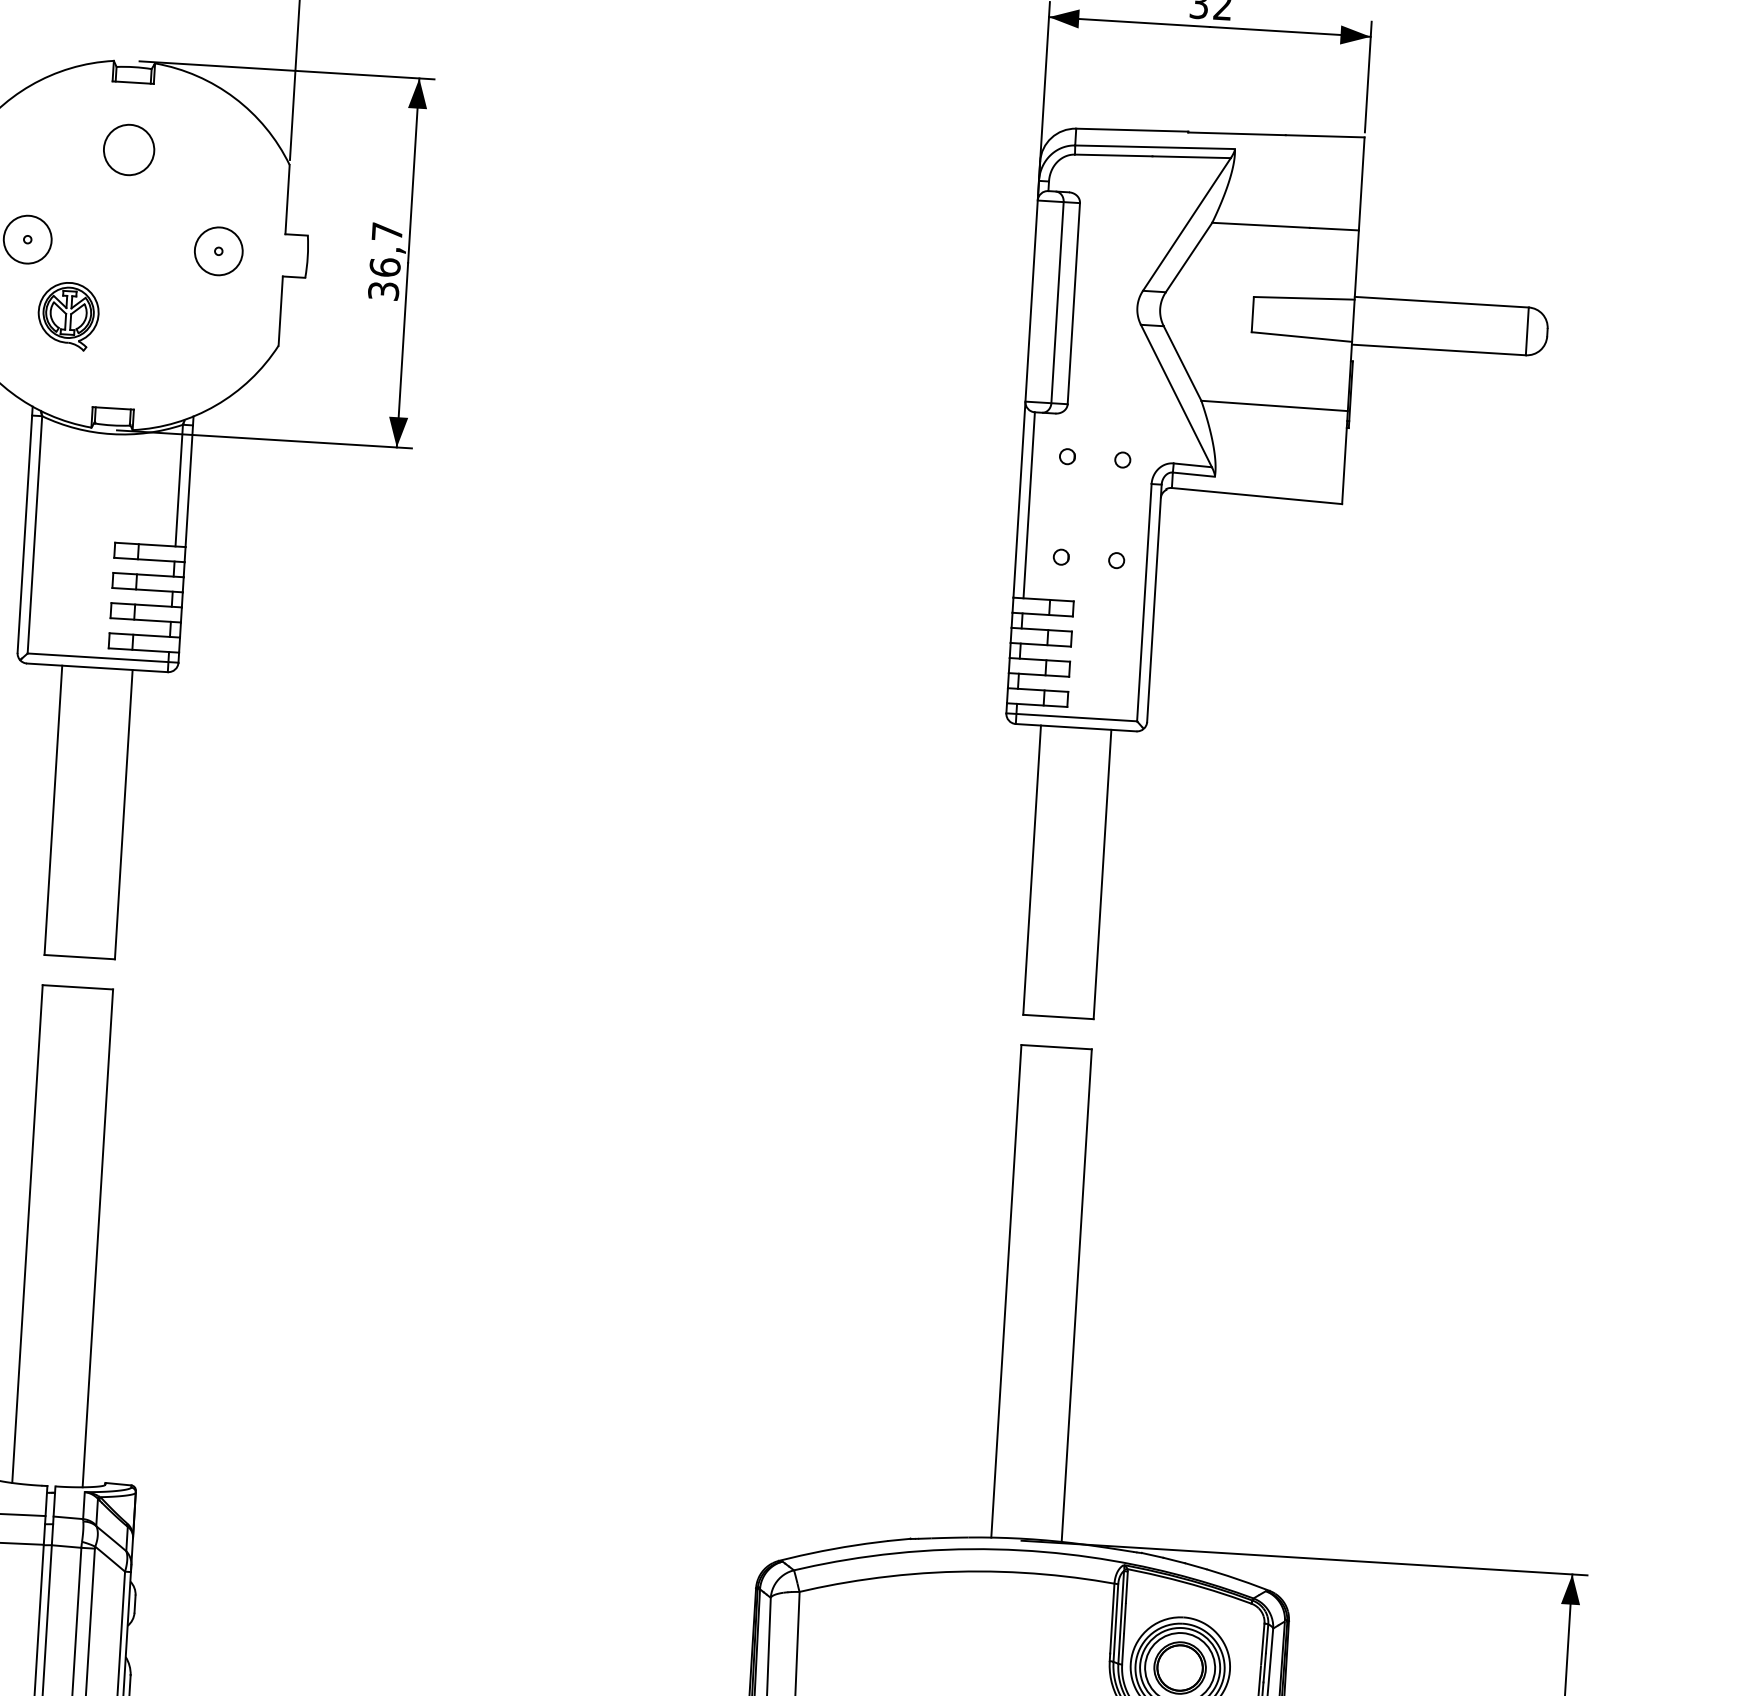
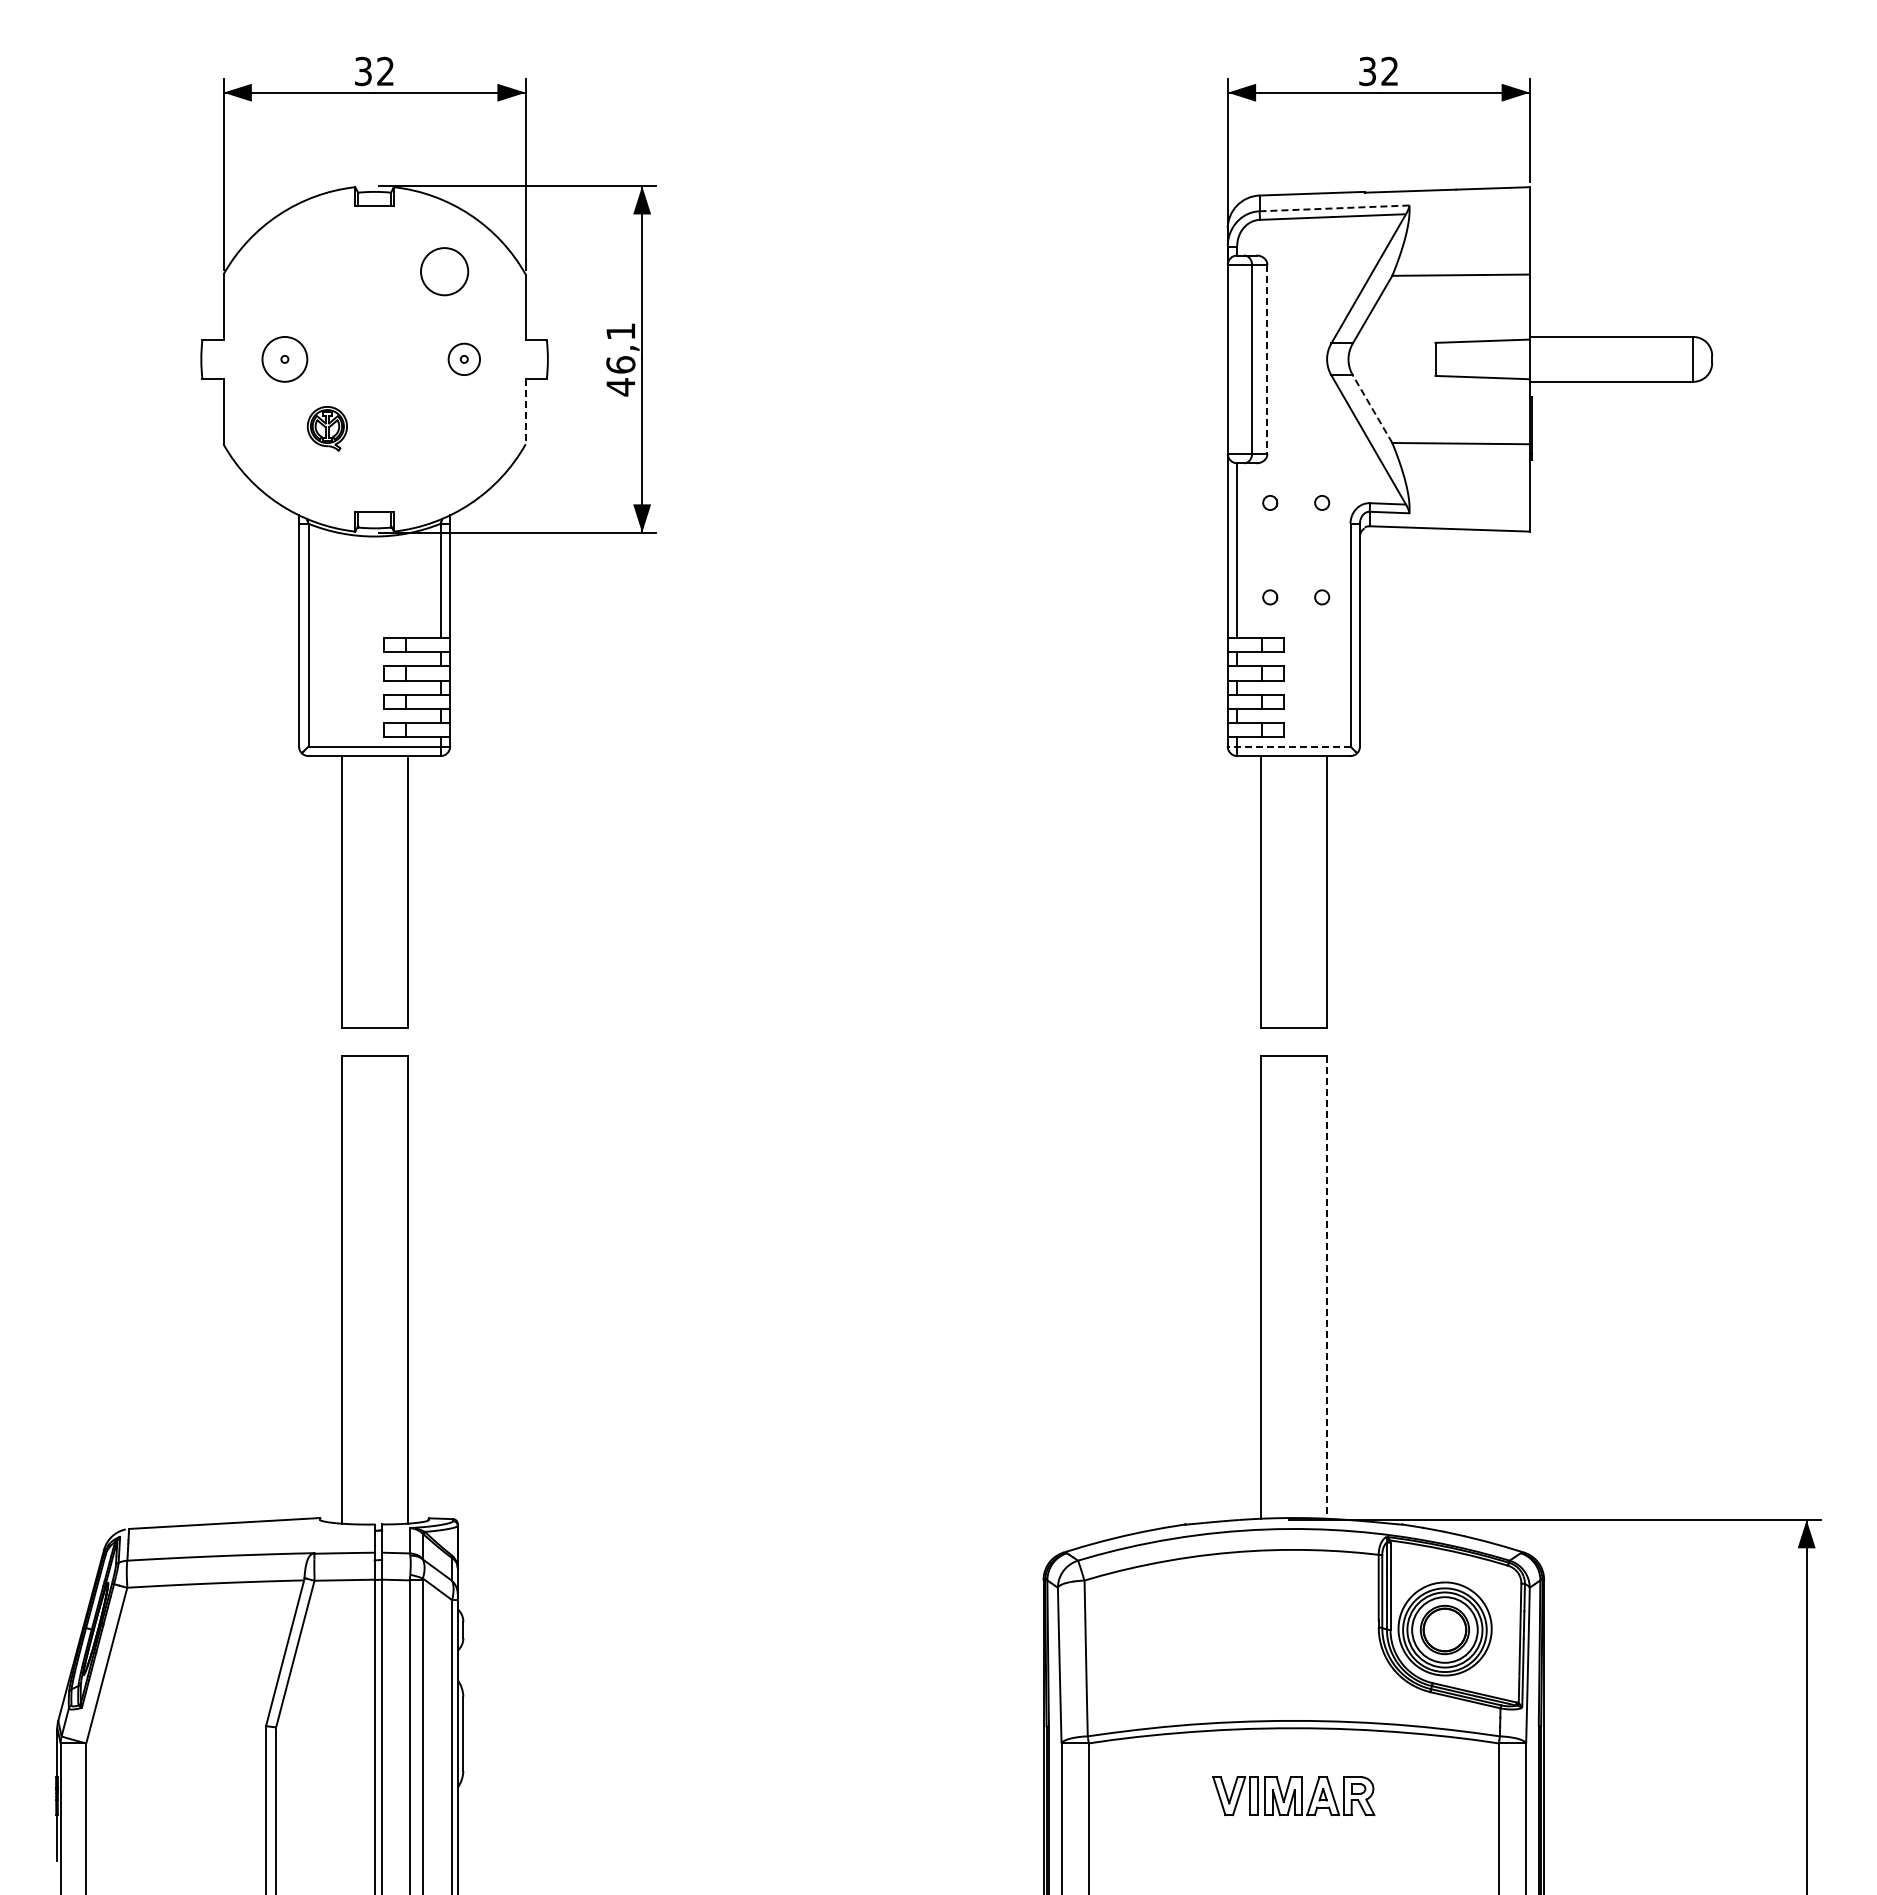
line: (1155, 147) -> (1334, 208), solid -> dashed
circle: (128, 149) -> (444, 271), moved
circle: (217, 250) -> (463, 358), size x0.7
text: (385, 261) -> (620, 359), 36,7 -> 46,1
line: (1073, 303) -> (1267, 359), solid -> dashed
line: (280, 310) -> (525, 411), solid -> dashed
part: (68, 316) -> (327, 428), size x0.7
line: (1182, 362) -> (1372, 408), solid -> dashed
line: (1071, 717) -> (1288, 746), solid -> dashed
line: (1076, 1295) -> (1326, 1287), solid -> dashed

